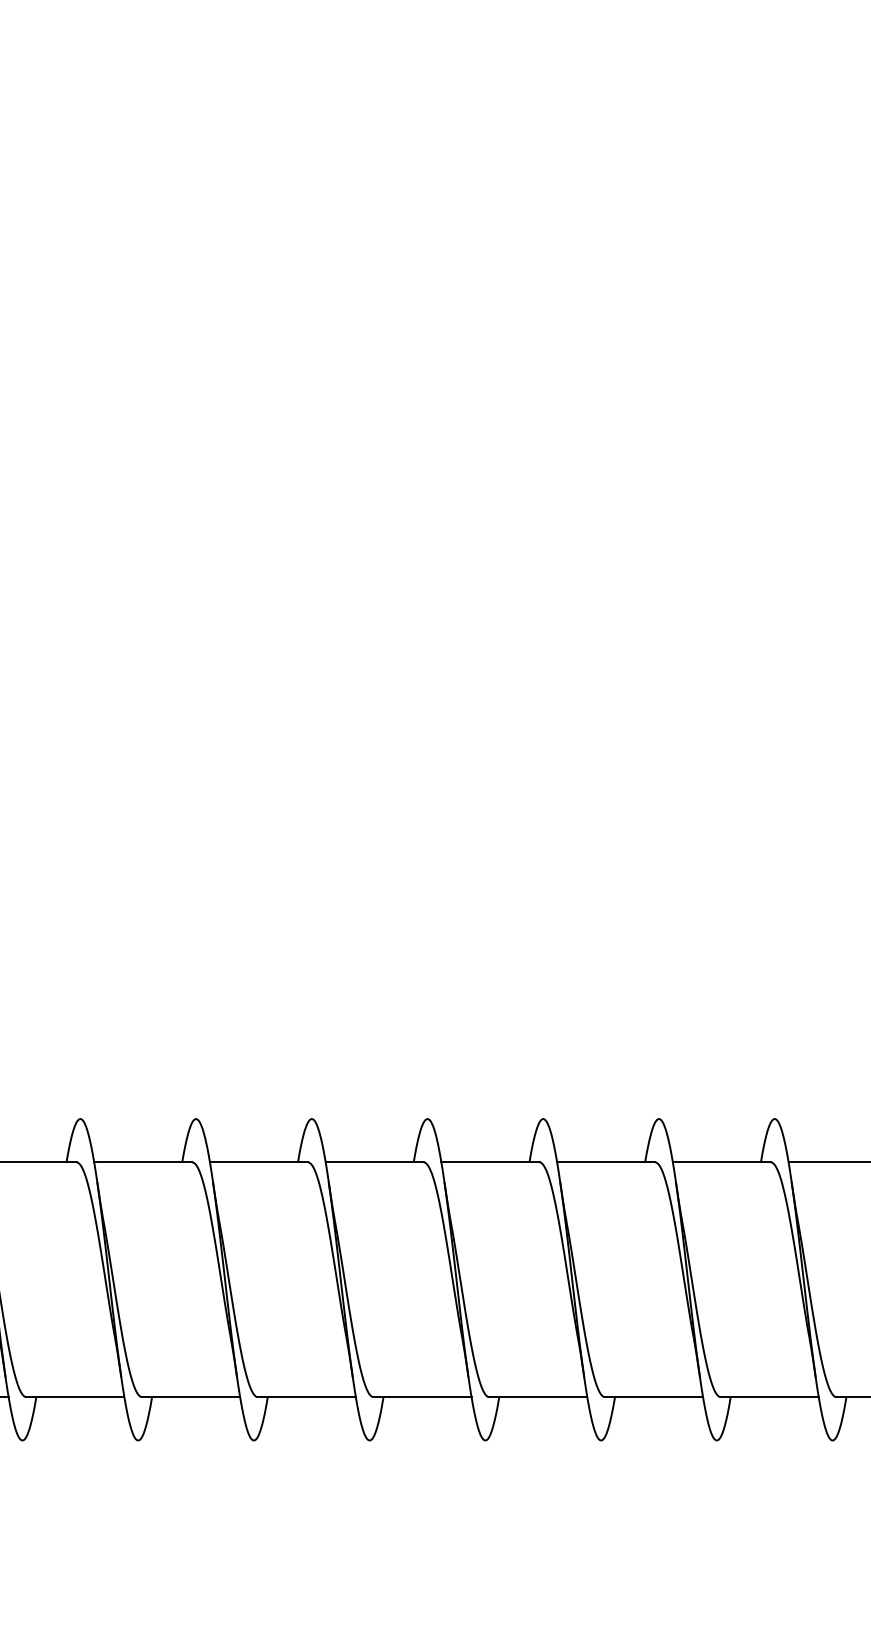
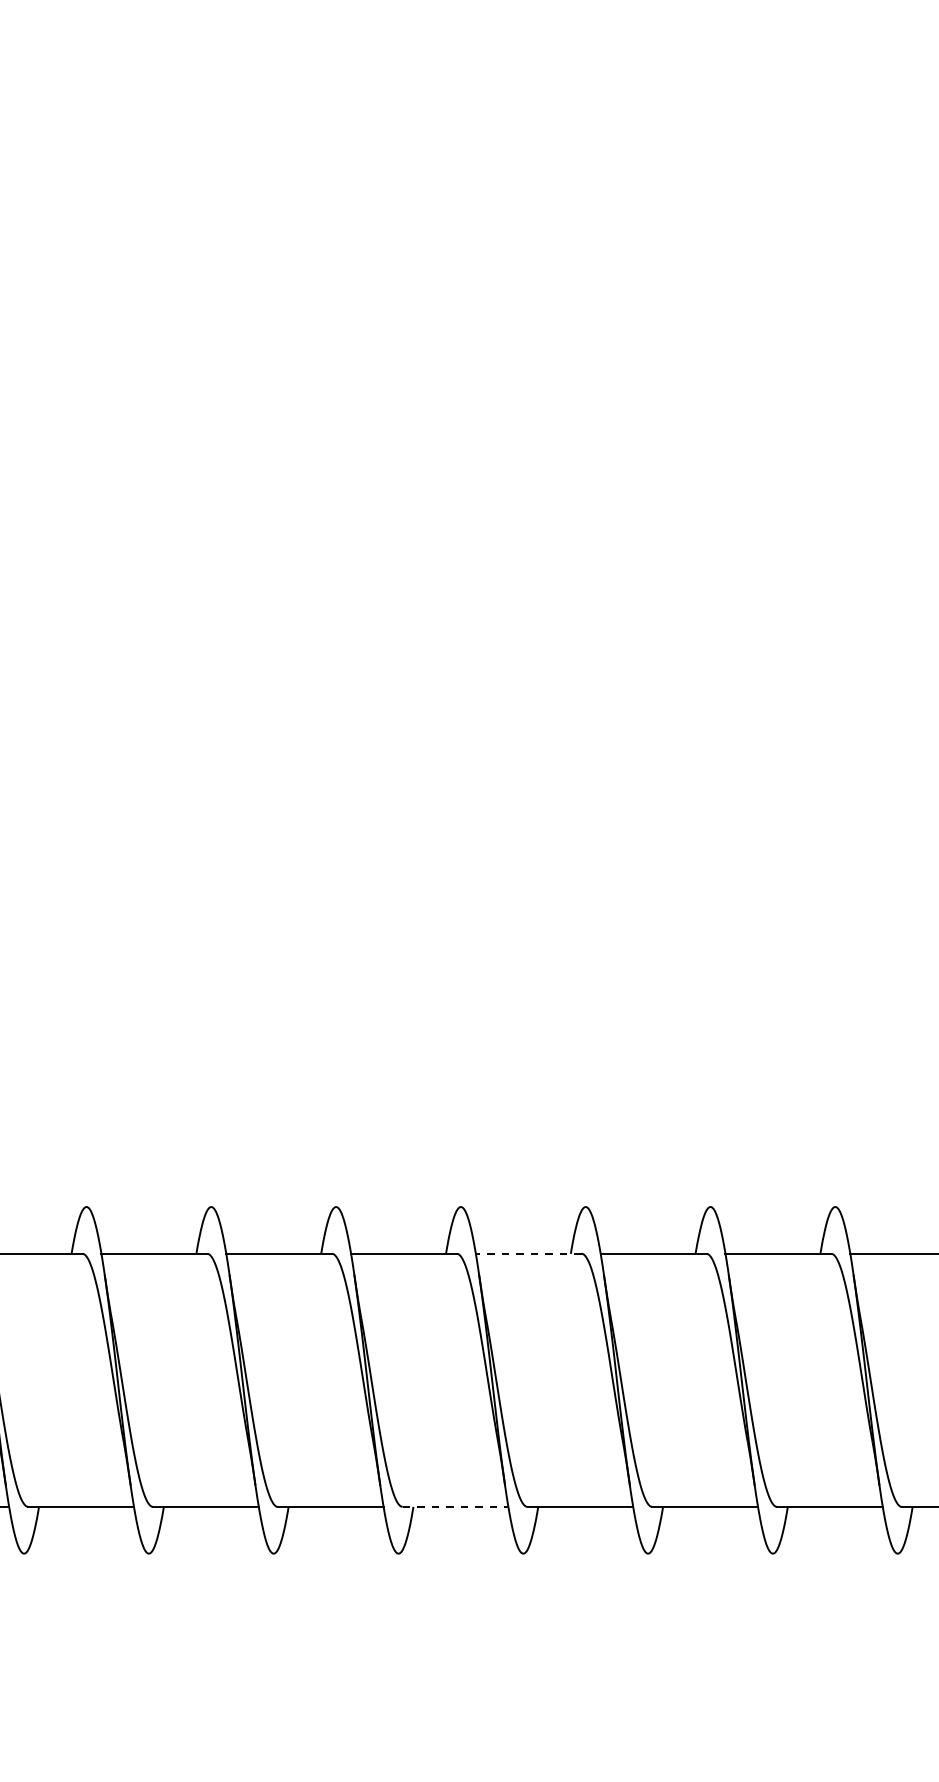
line: (489, 1162) -> (527, 1253), solid -> dashed
line: (423, 1397) -> (456, 1507), solid -> dashed

